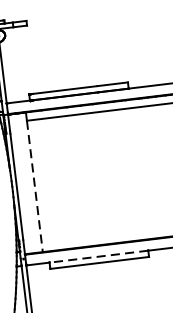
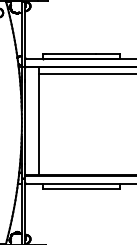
line: (35, 186) -> (39, 124), dashed -> solid
line: (98, 256) -> (81, 183), dashed -> solid

